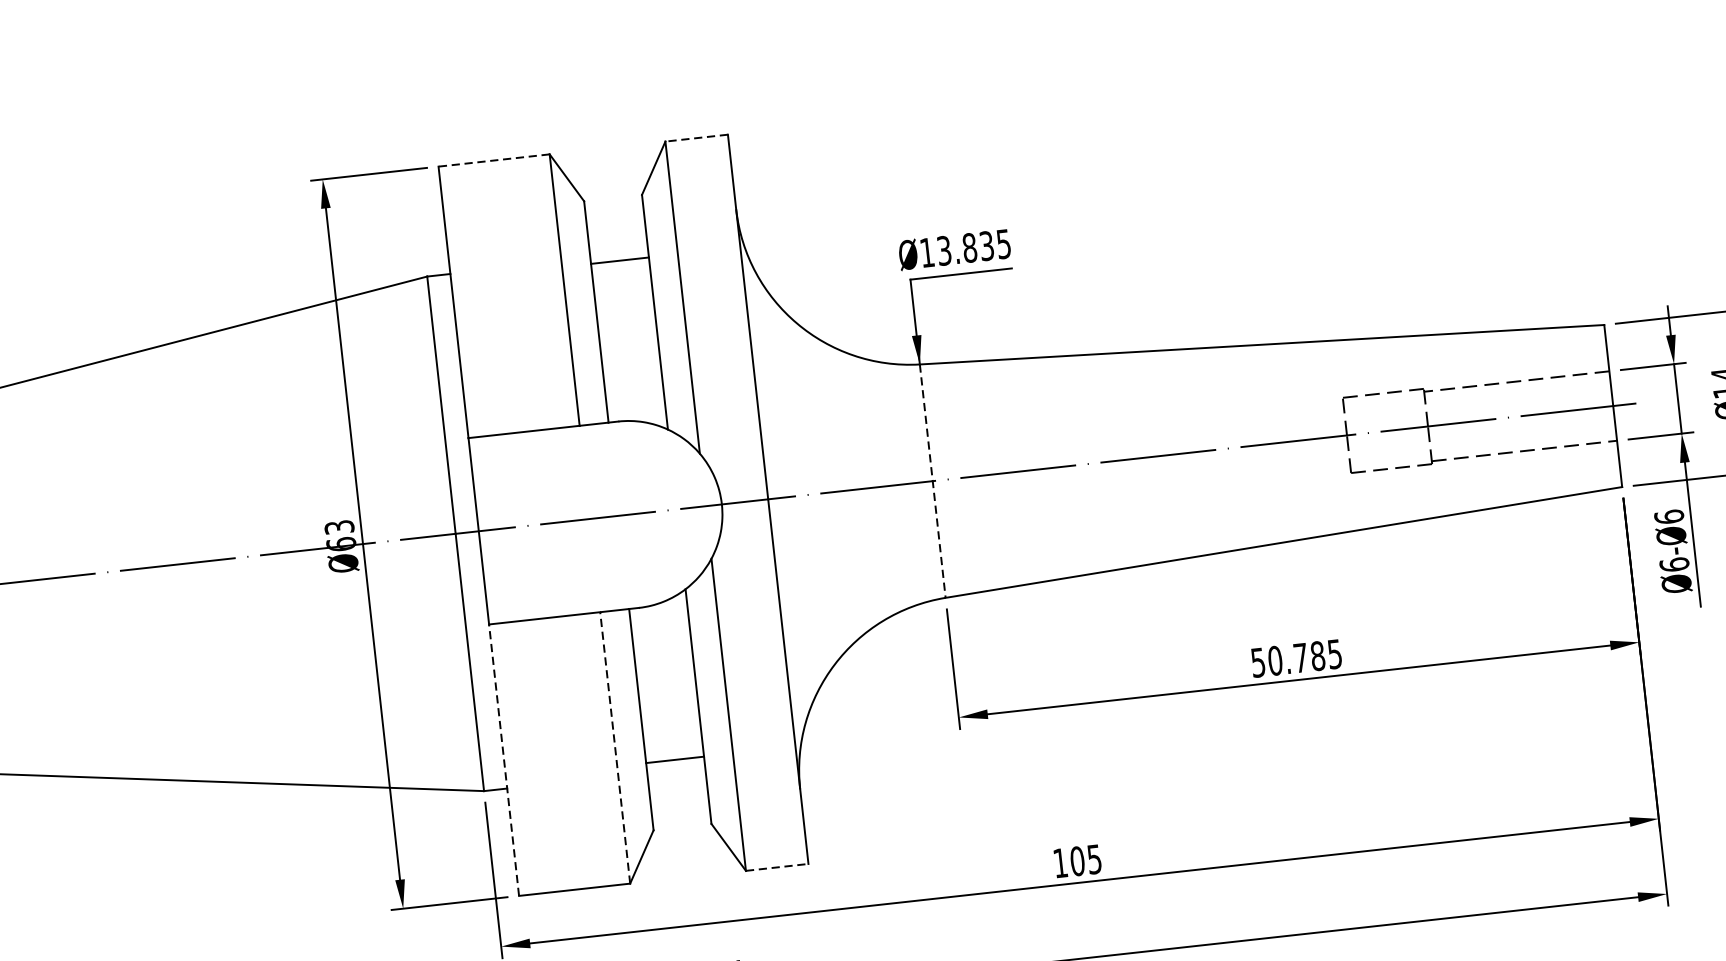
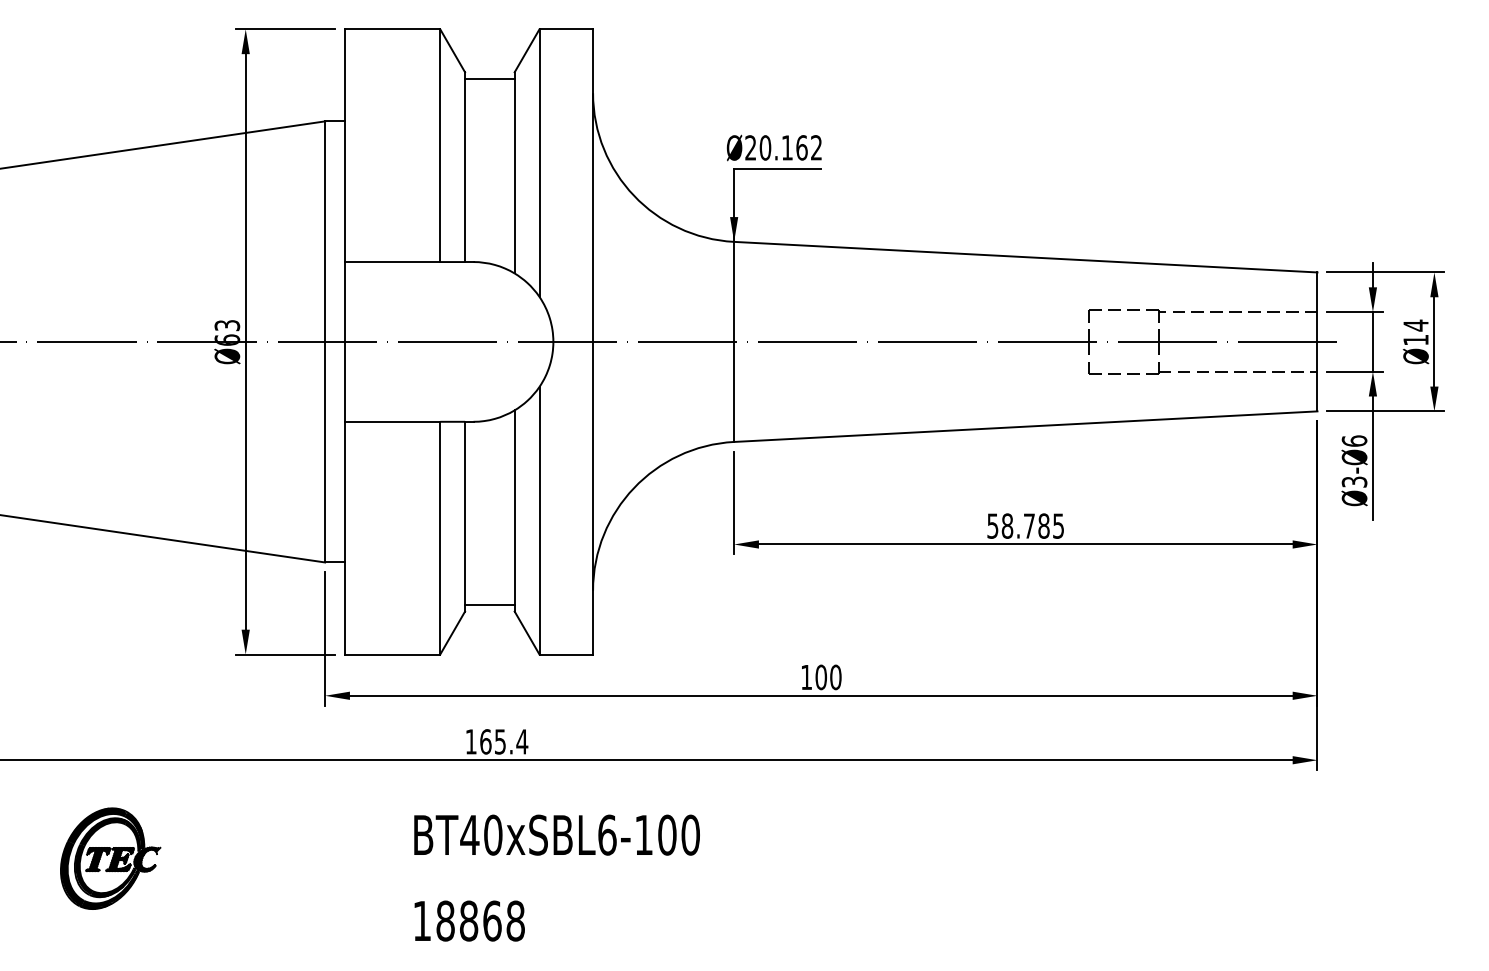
line: (696, 138) -> (566, 29), dashed -> solid
line: (493, 160) -> (392, 29), dashed -> solid
text: (965, 248) -> (783, 147), Ø13.835 -> Ø20.162
line: (619, 260) -> (489, 78), moved
line: (933, 481) -> (734, 342), dashed -> solid
text: (1674, 564) -> (1354, 481), Ø6-Ø6 -> Ø3-Ø6
text: (1275, 660) -> (1007, 525), 50.785 -> 58.785
line: (615, 747) -> (440, 537), dashed -> solid
line: (504, 759) -> (345, 537), dashed -> solid
line: (674, 759) -> (489, 604), moved
text: (1094, 859) -> (835, 677), 105 -> 100
line: (777, 867) -> (566, 654), dashed -> solid

